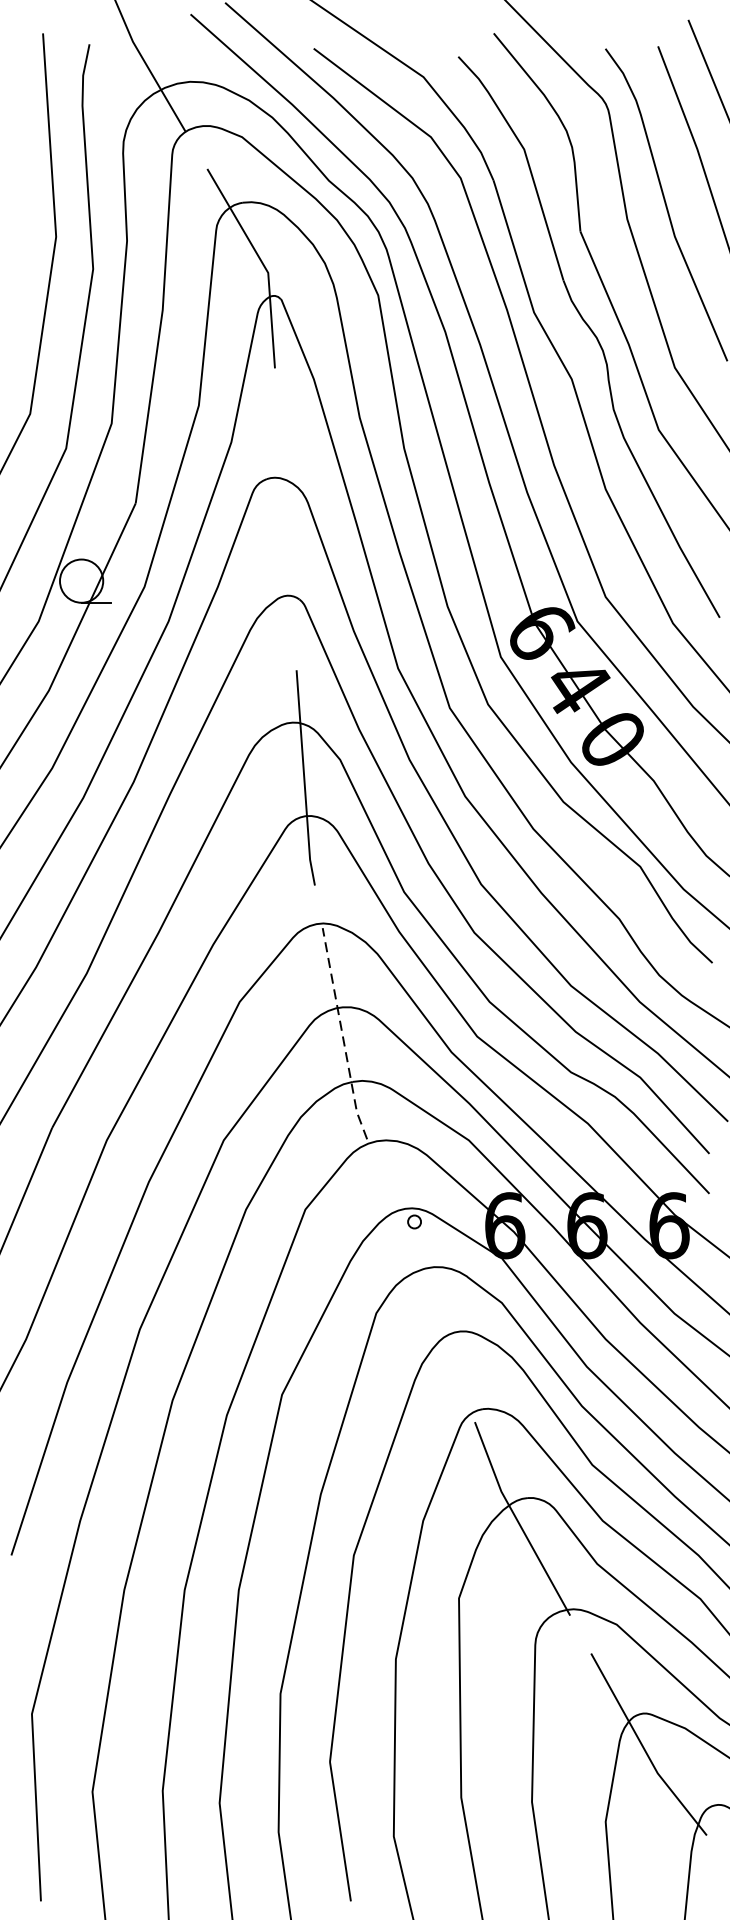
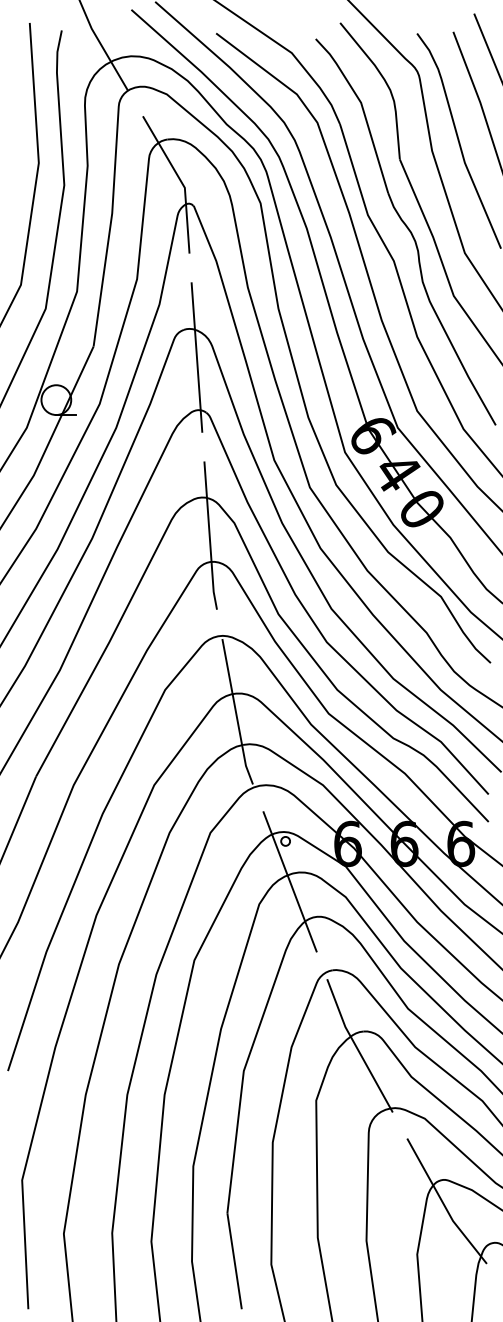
line: (285, 519) -> (196, 357), added
line: (341, 1034) -> (235, 712), dashed -> solid
line: (420, 1280) -> (289, 881), added

